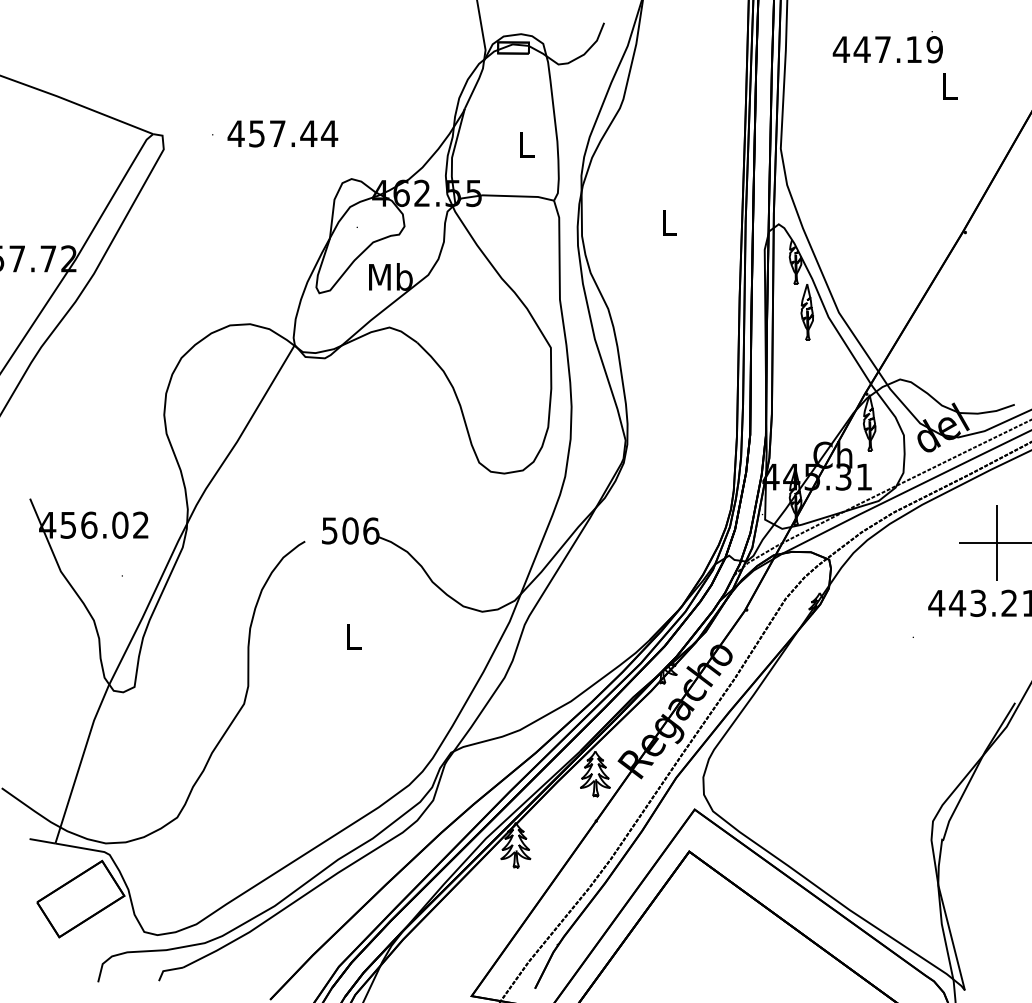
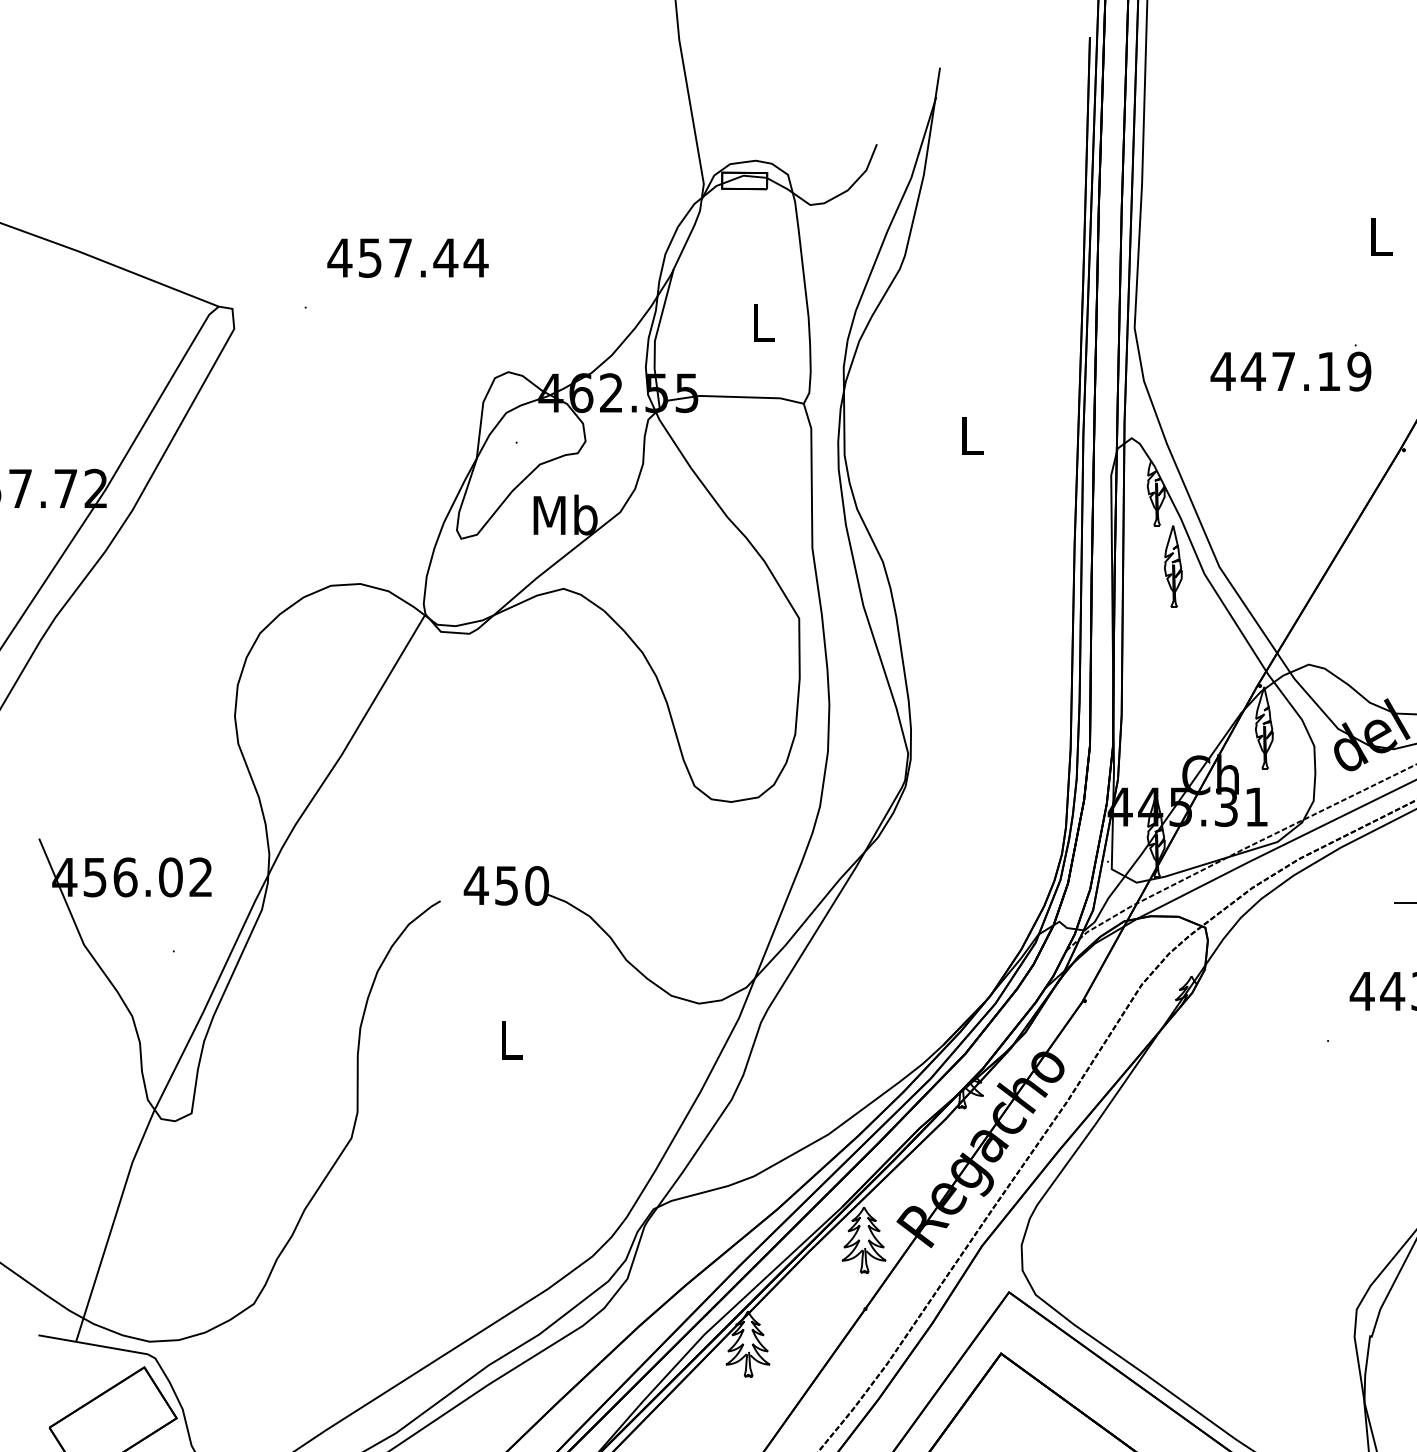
text: (887, 47) -> (1290, 368), moved
text: (282, 133) -> (407, 257), moved
text: (350, 530) -> (506, 885), 506 -> 450

